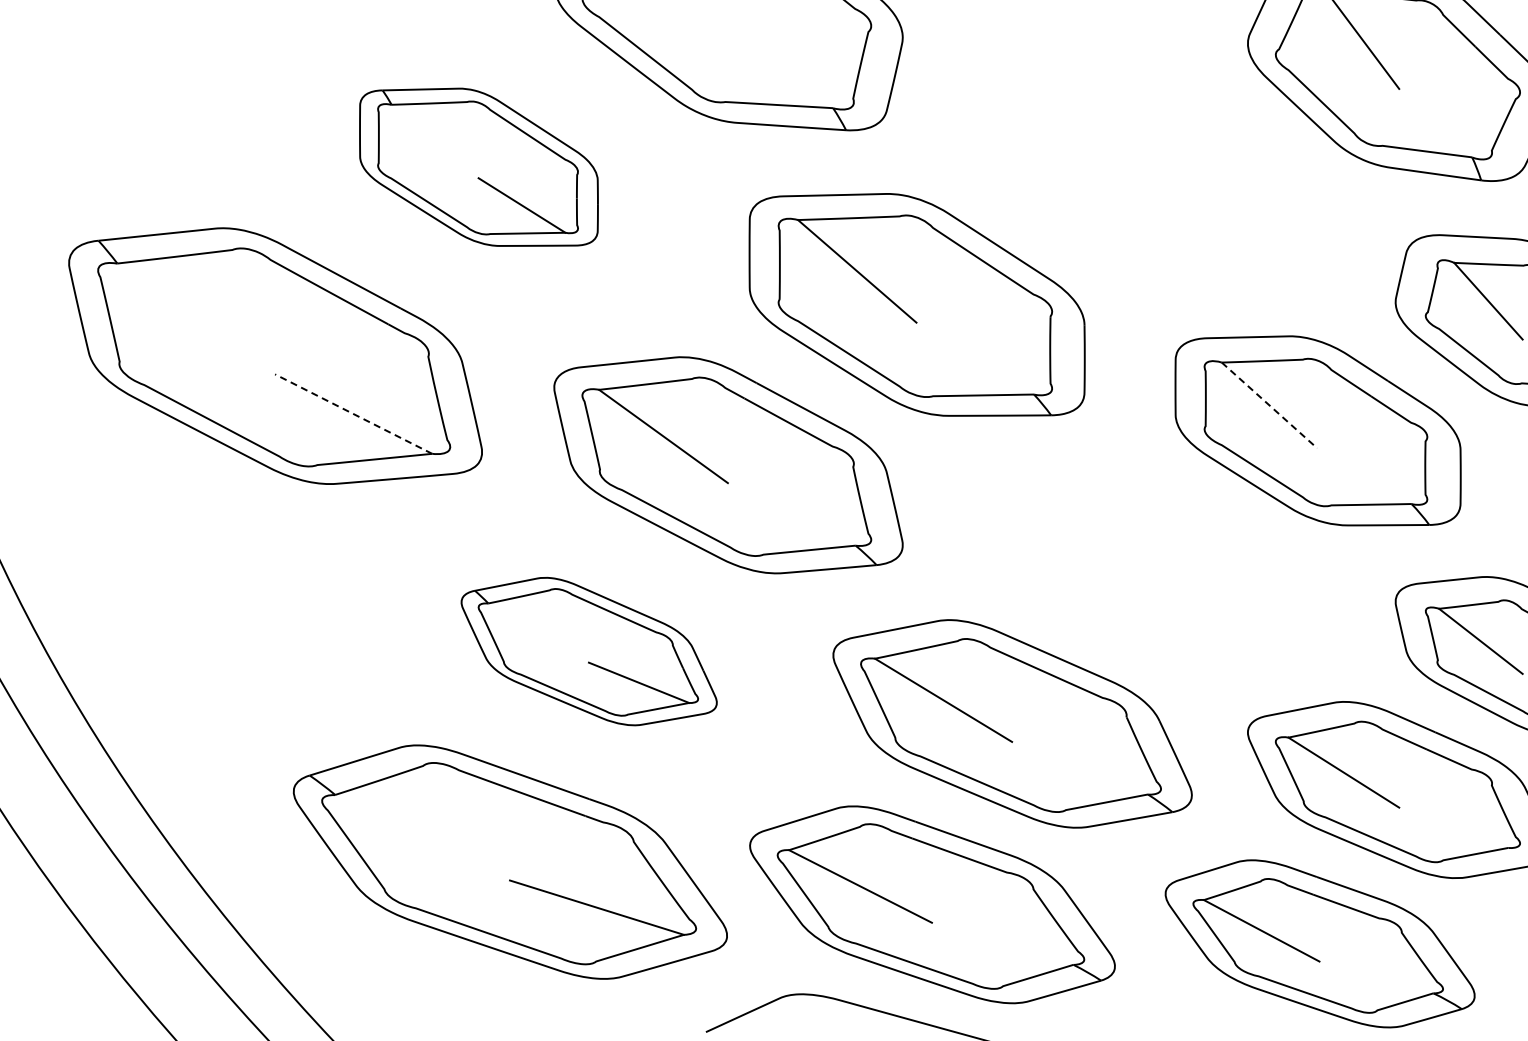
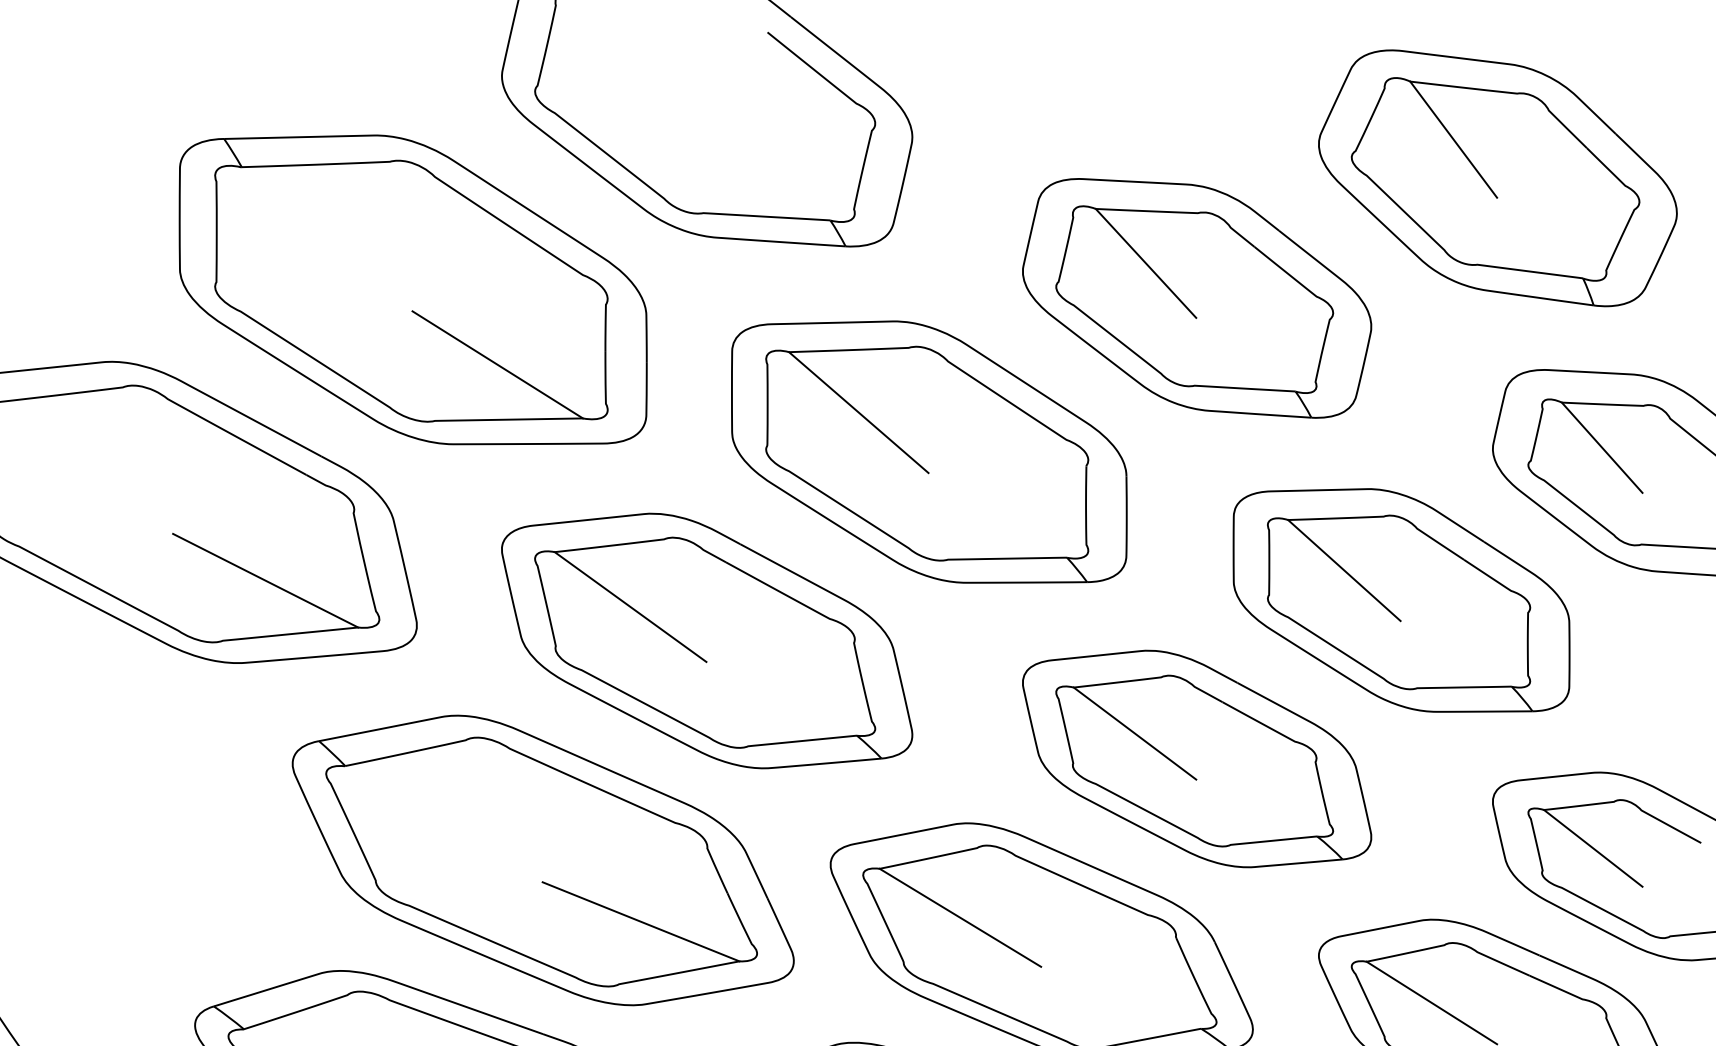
part: (478, 167) -> (412, 290), size x1.67
part: (1144, 174) -> (1197, 298), added
line: (1269, 405) -> (1344, 570), dashed -> solid
line: (353, 413) -> (265, 580), dashed -> solid
part: (1144, 565) -> (1197, 759), added
part: (588, 651) -> (542, 860), size x1.67

